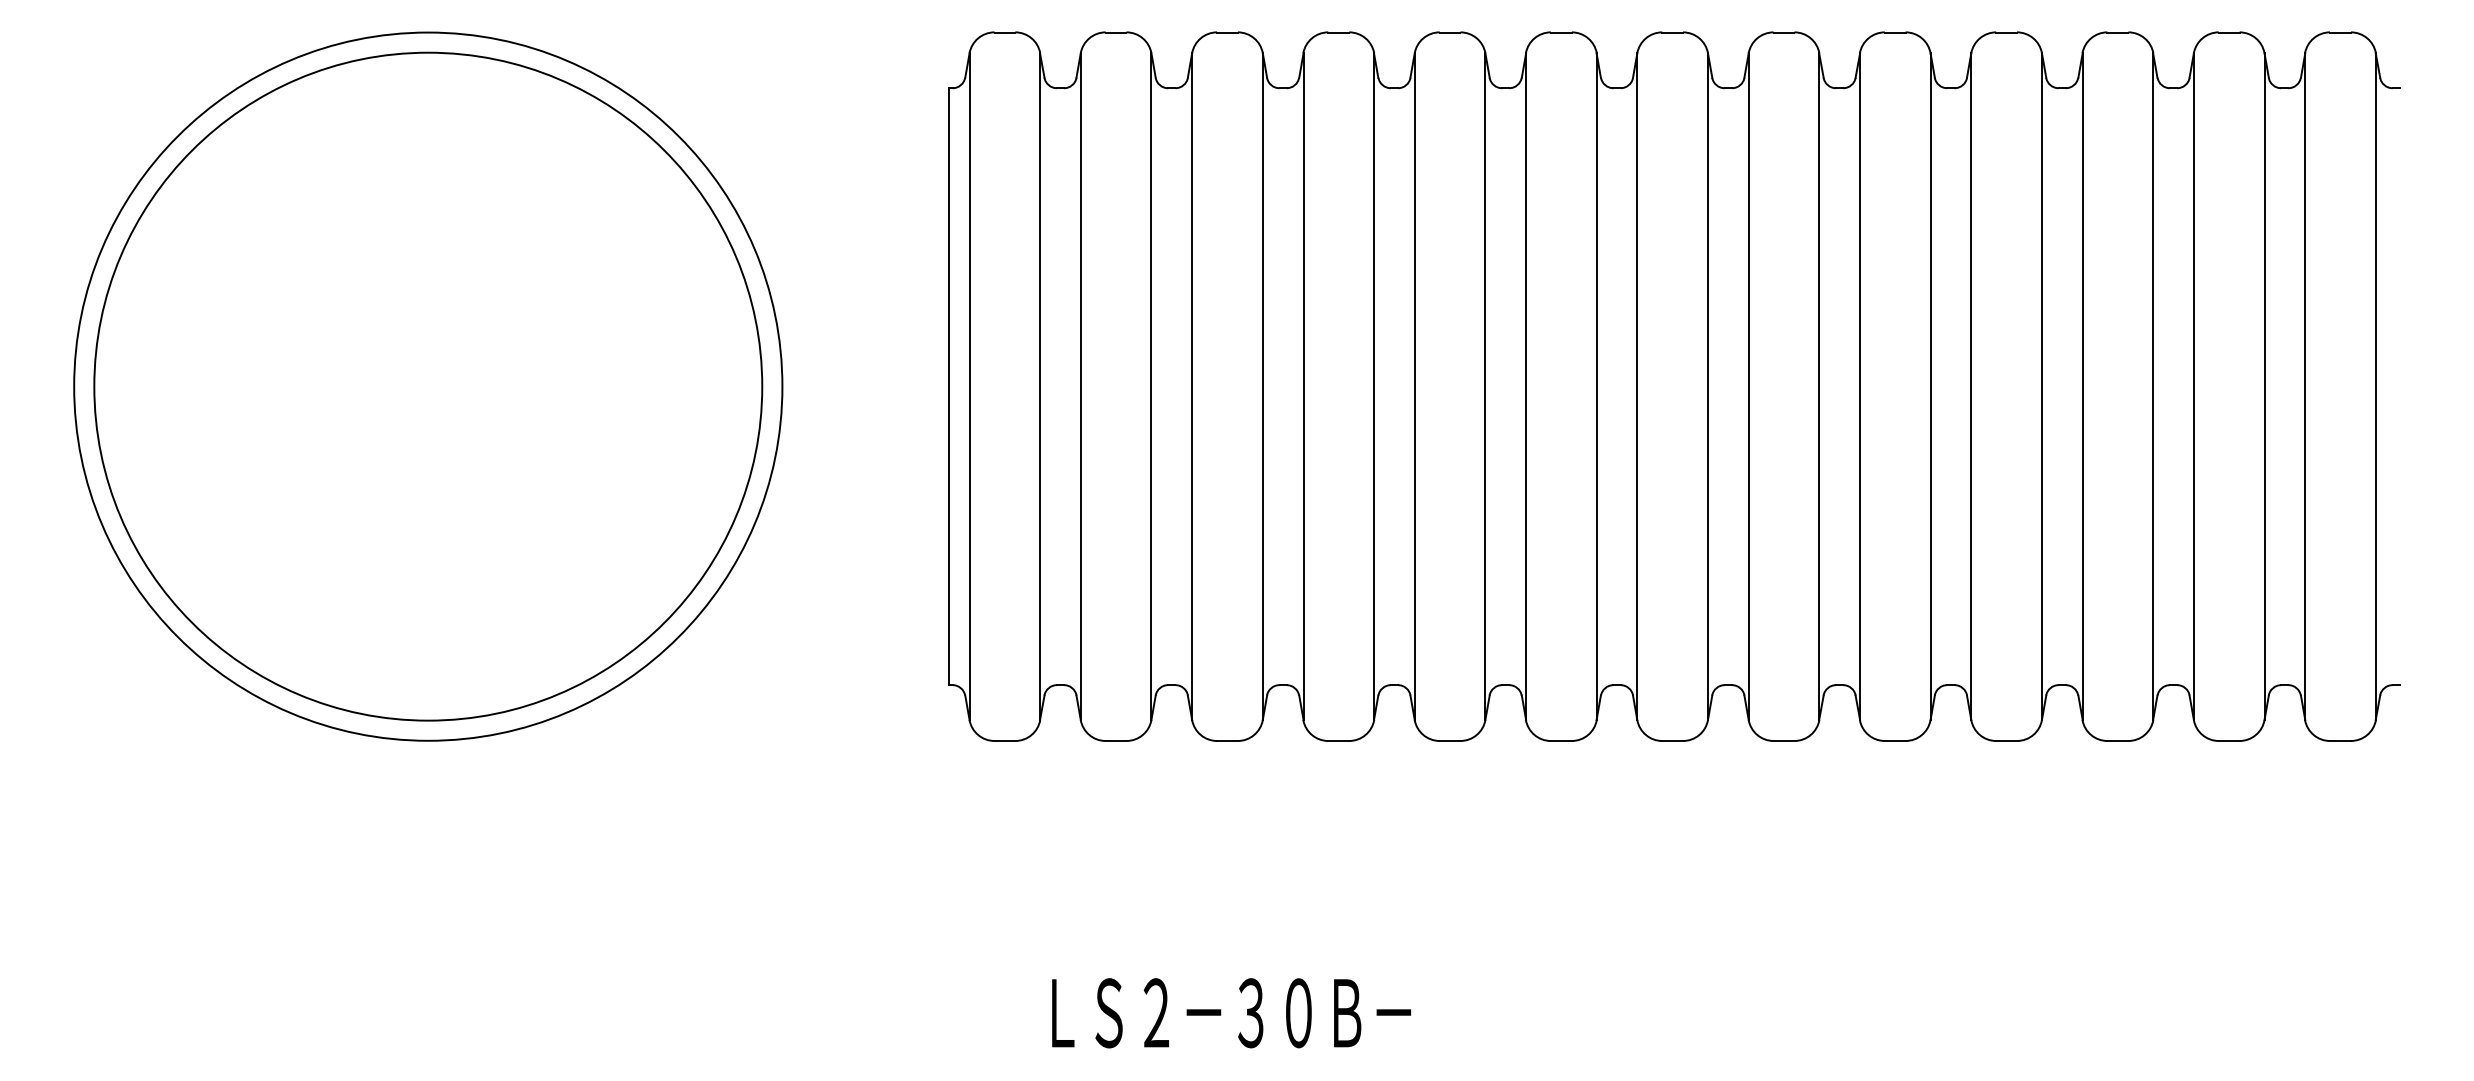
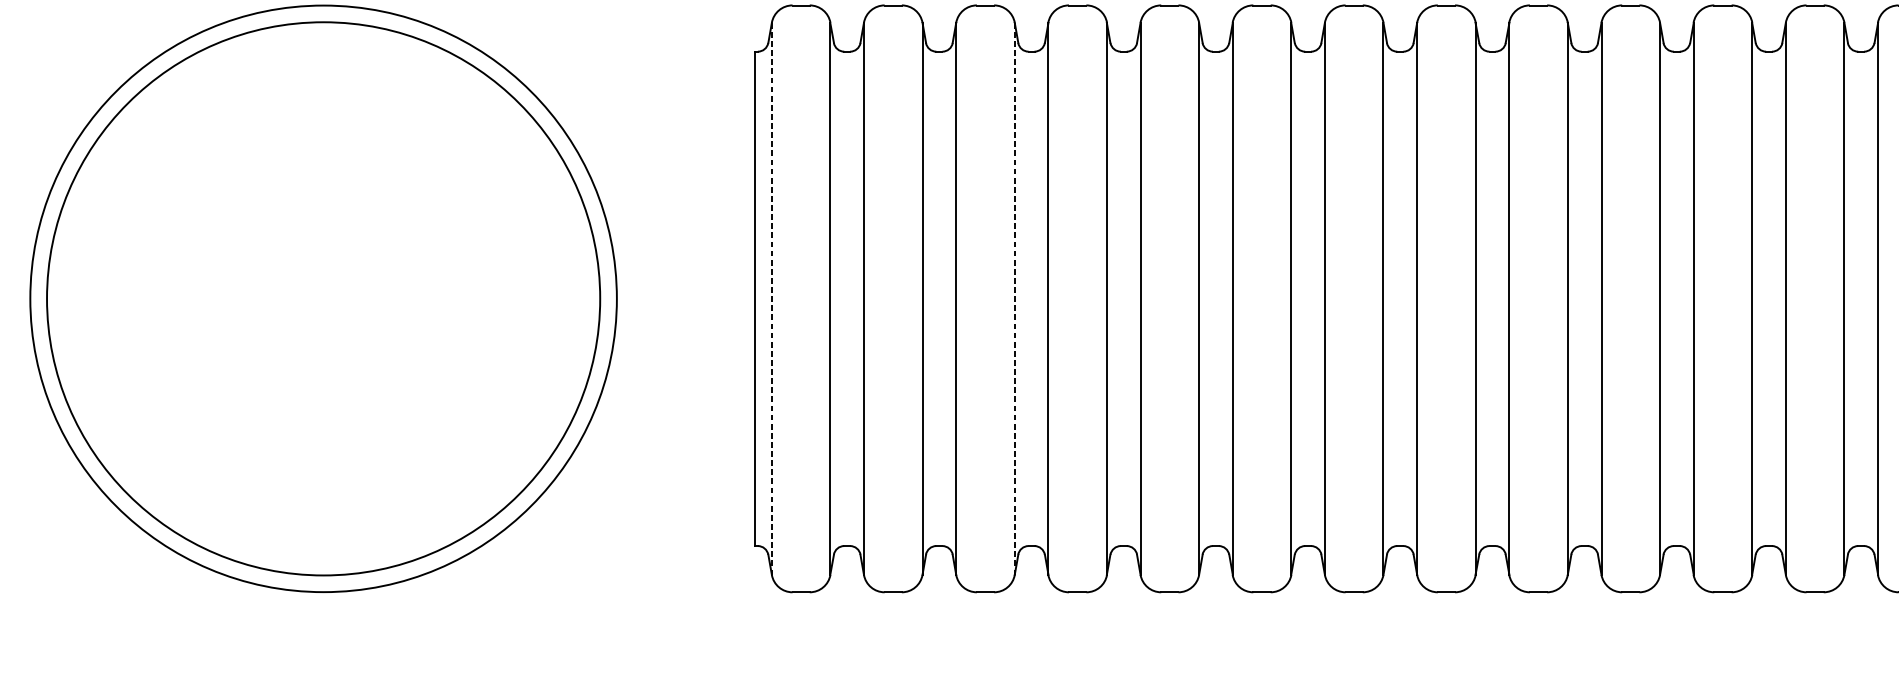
line: (969, 387) -> (771, 299), solid -> dashed
line: (1262, 387) -> (1014, 299), solid -> dashed

